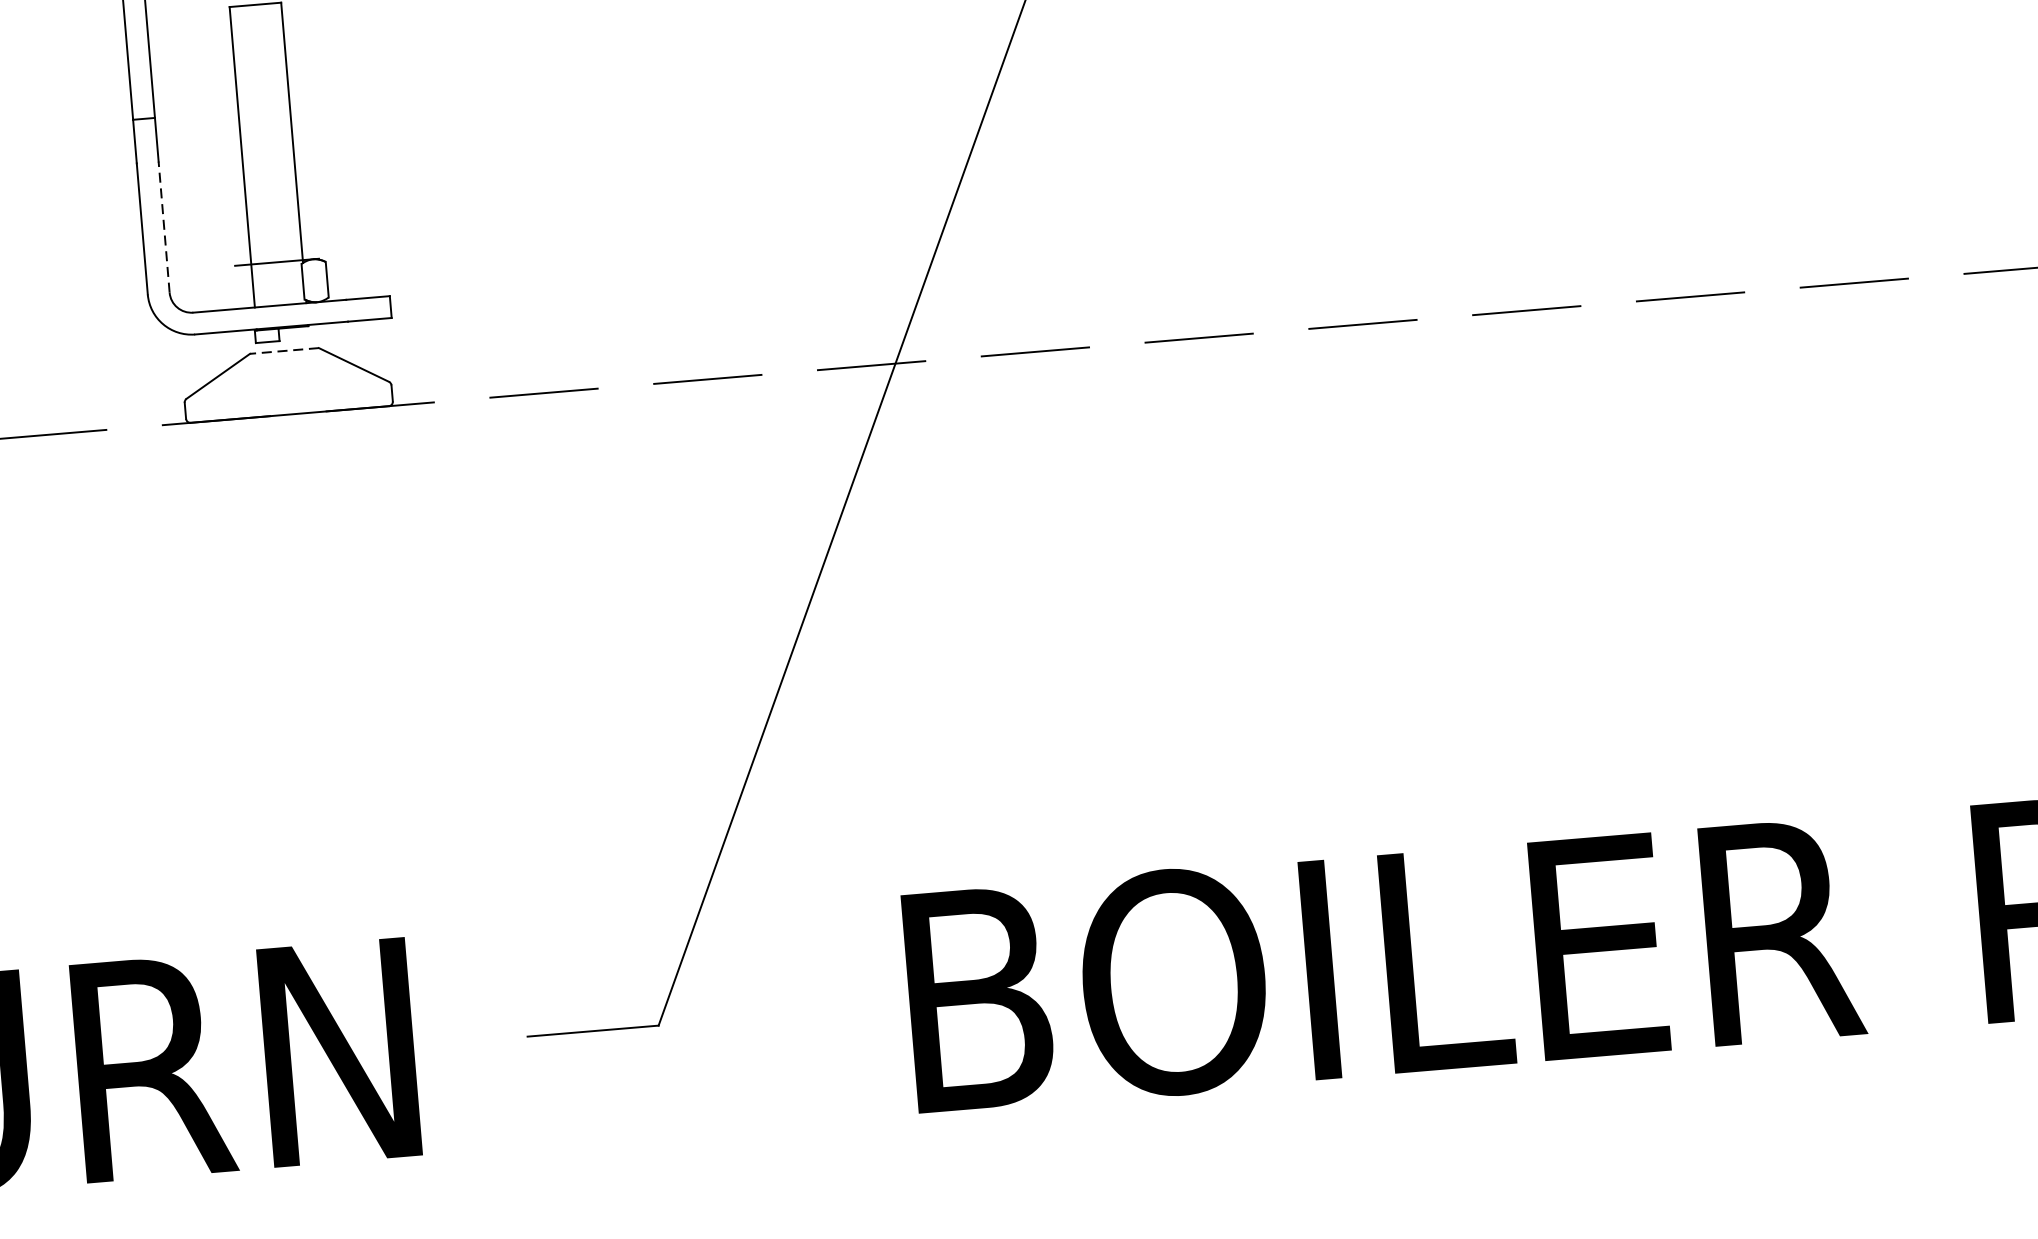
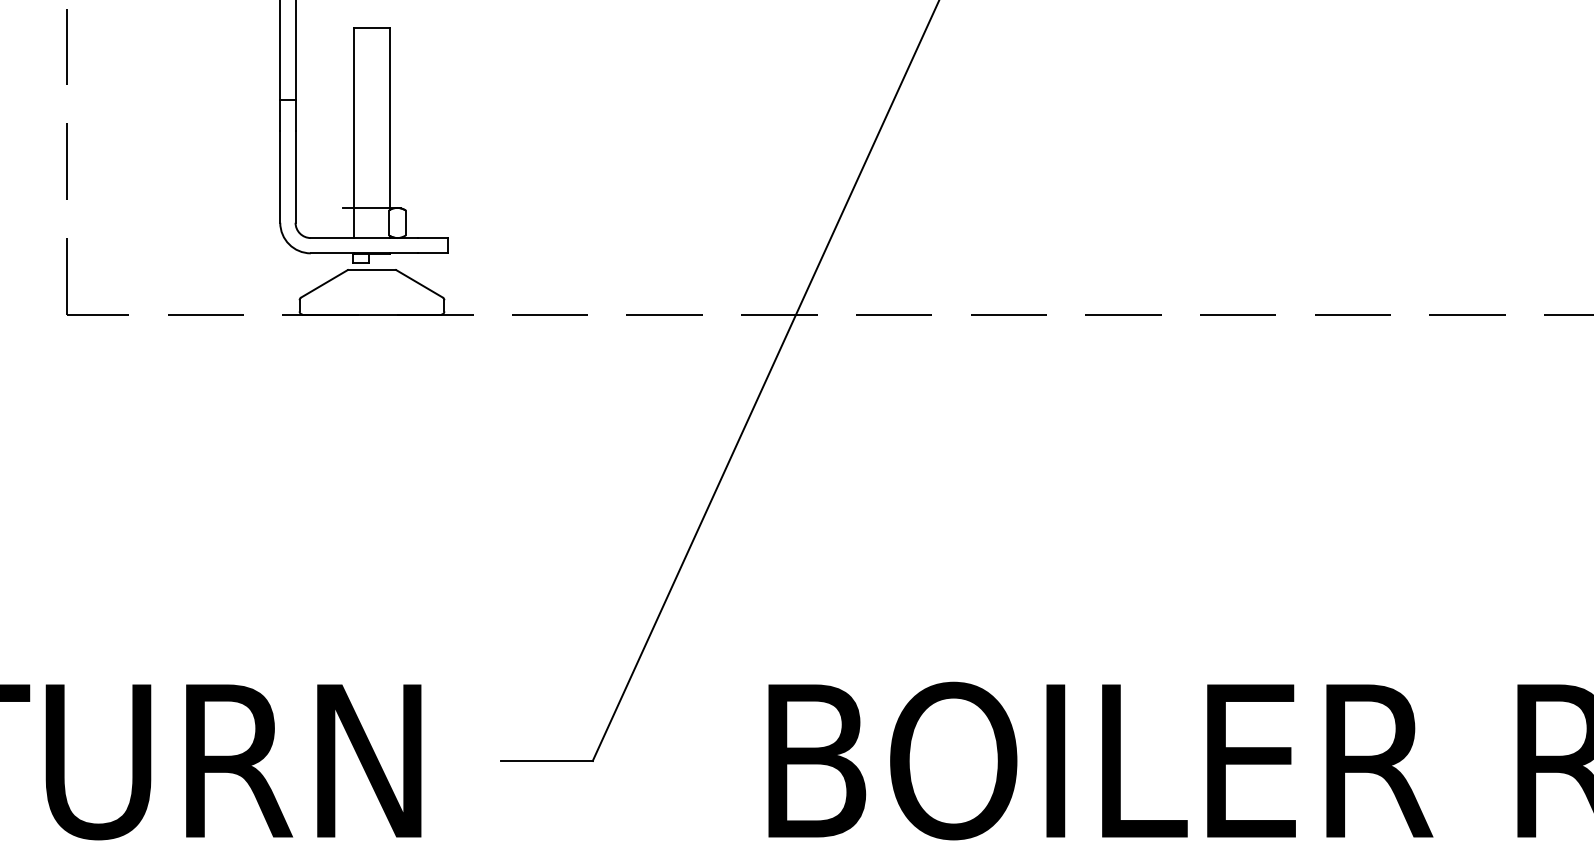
line: (164, 226) -> (295, 176), dashed -> solid
line: (283, 351) -> (371, 270), dashed -> solid

